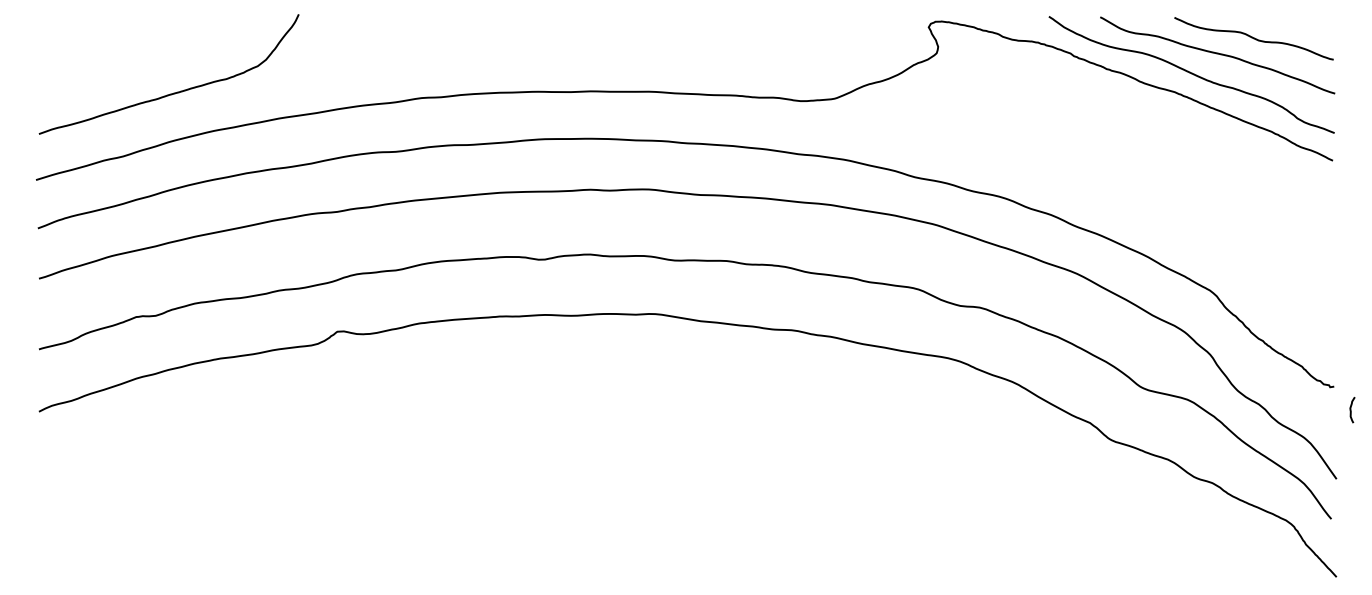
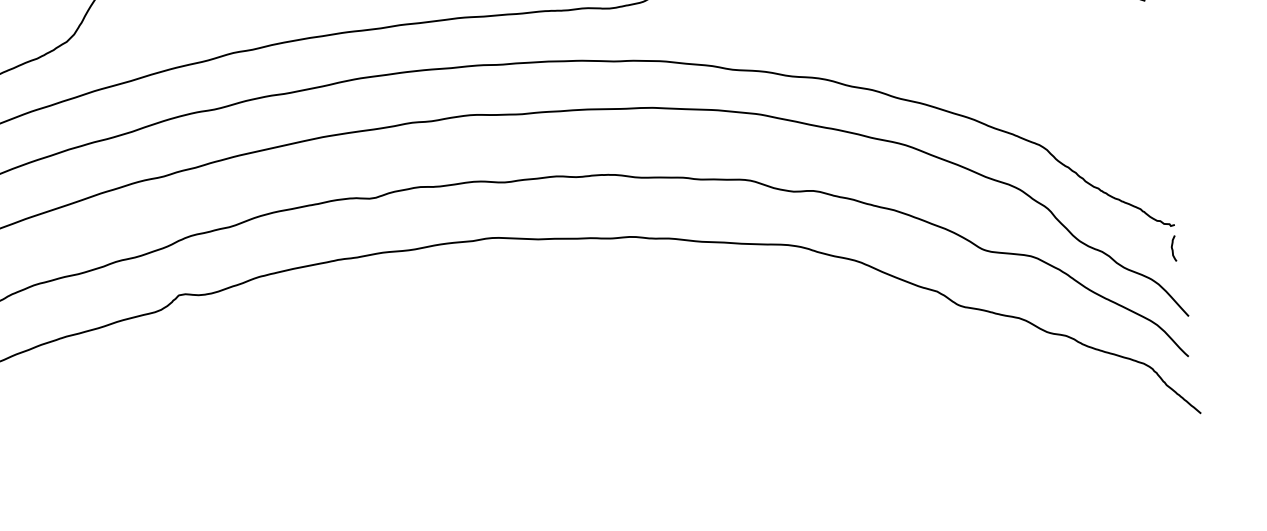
curve: (1351, 410) -> (1173, 249), moved

